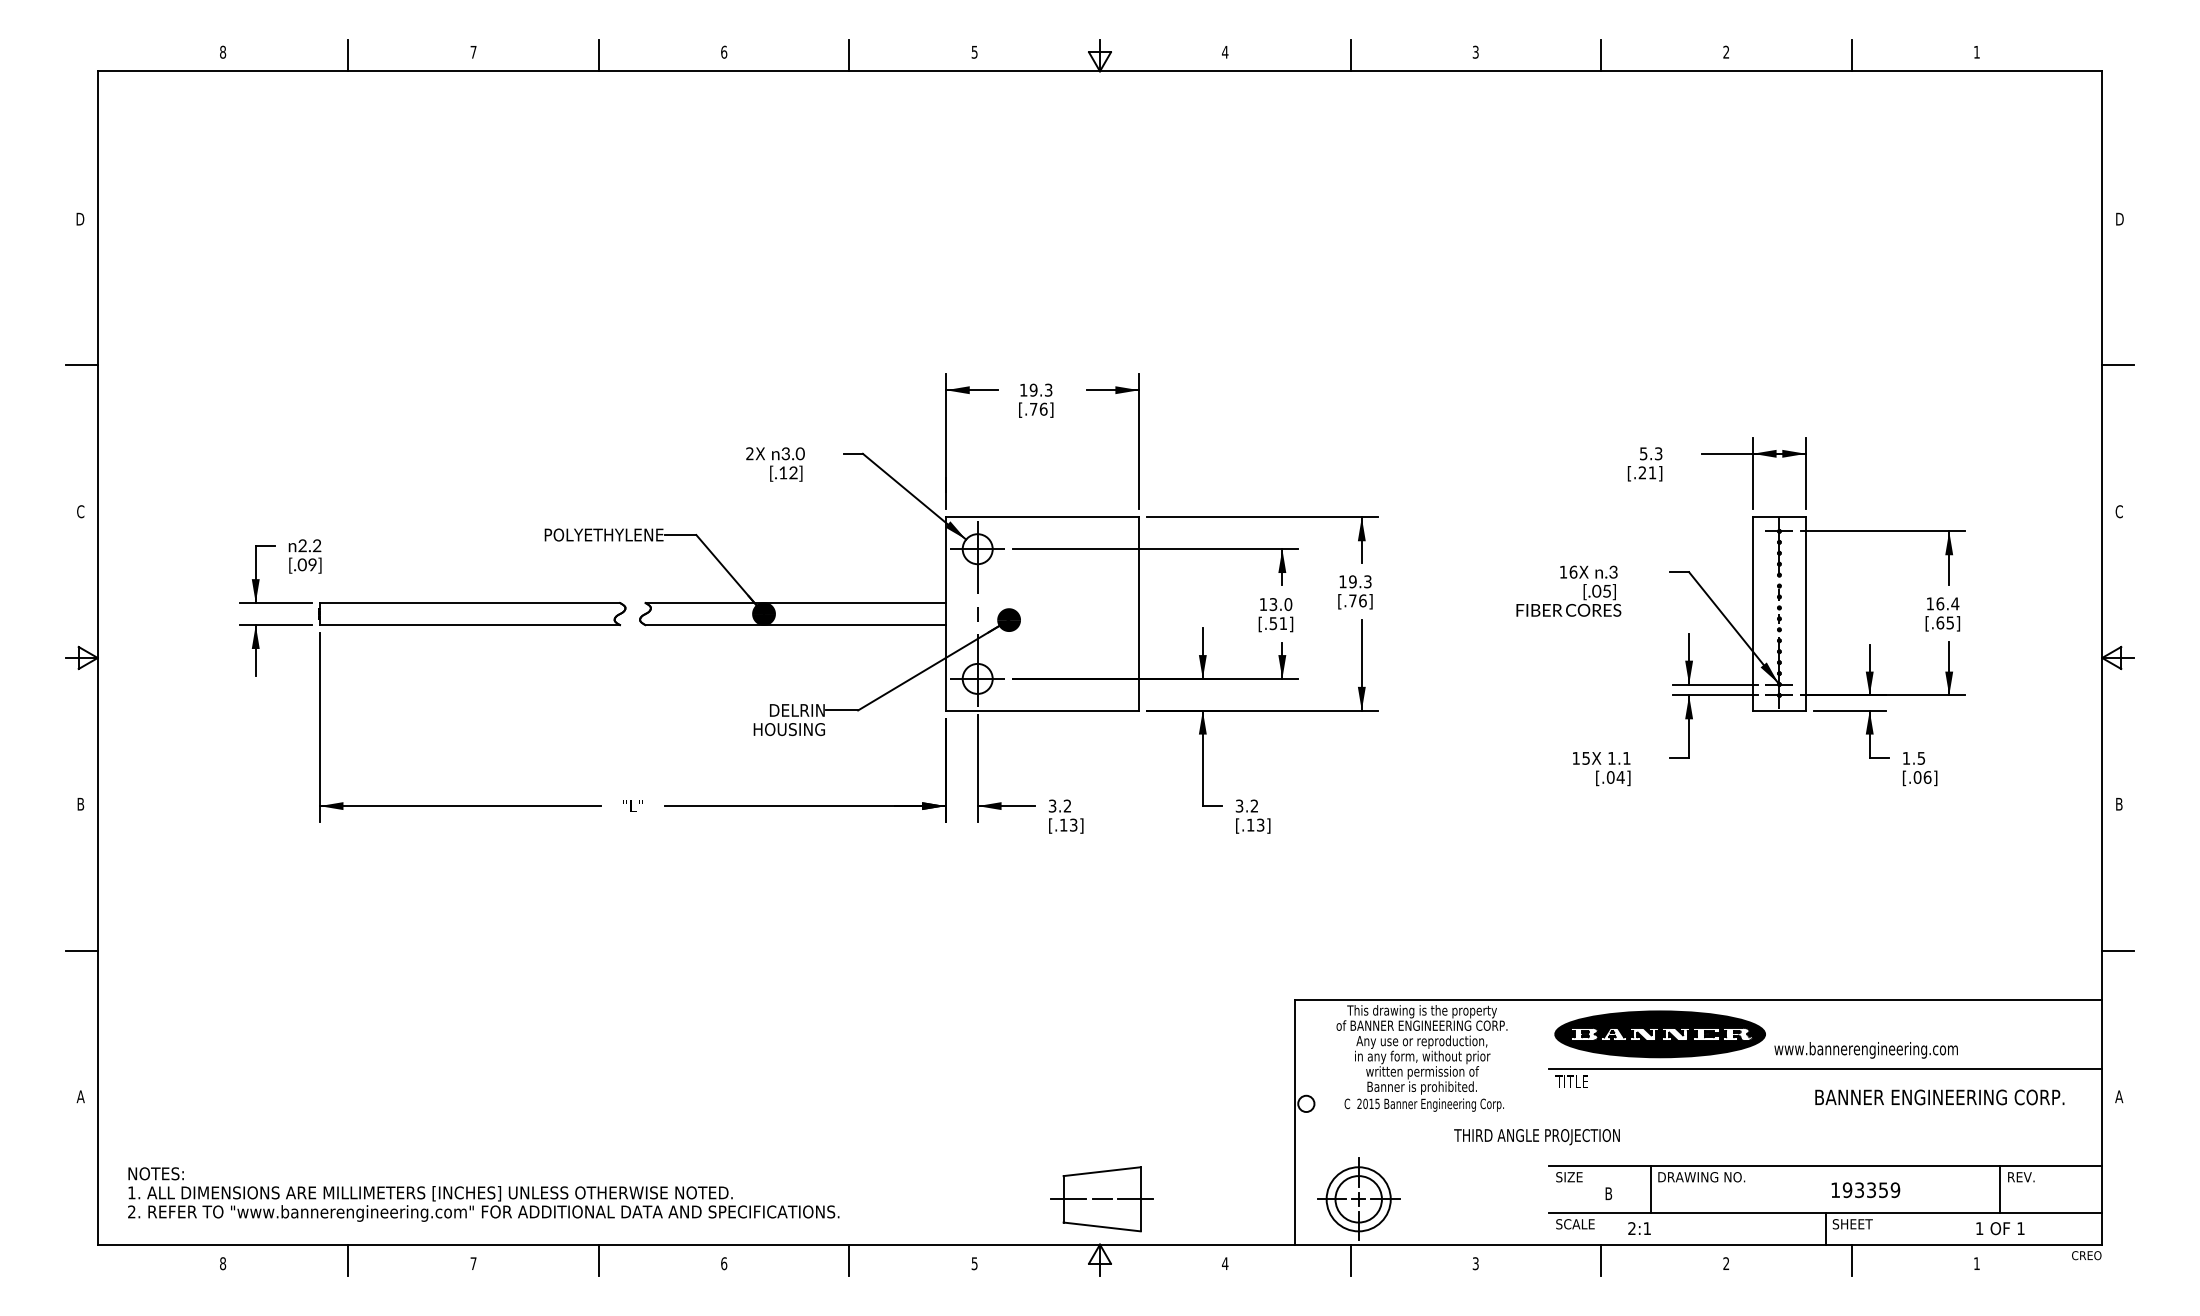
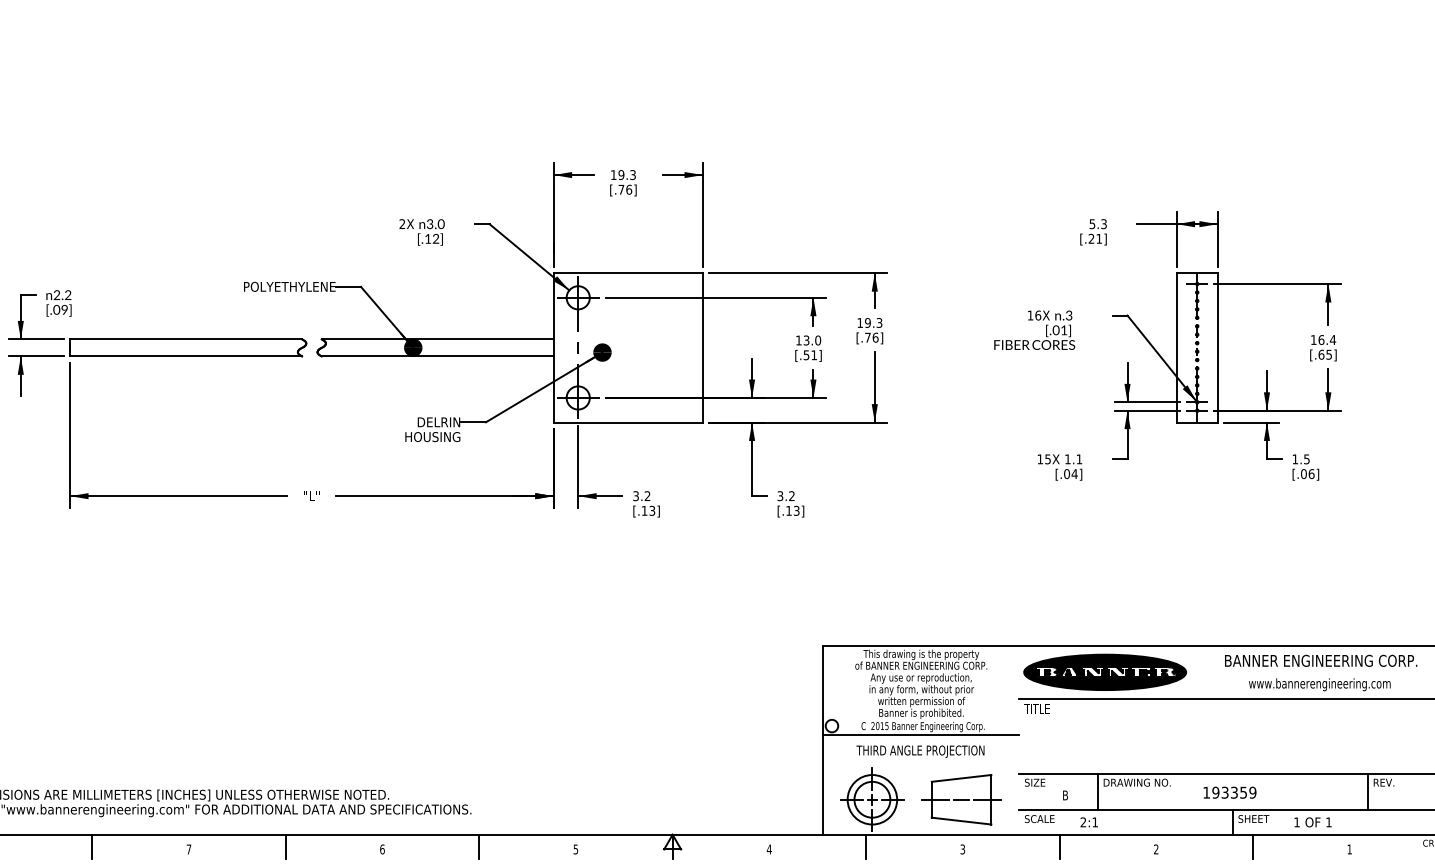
text: (1606, 591) -> (1063, 330), [.05] -> [.01]
text: (1865, 1050) -> (1319, 684), moved
text: (1939, 1097) -> (1320, 660), moved
line: (1421, 1114) -> (920, 734), added
text: (1536, 1137) -> (920, 752), moved
text: (1865, 1190) -> (1229, 792), moved
part: (1101, 1199) -> (961, 799), moved
text: (2000, 1228) -> (1313, 822), moved

